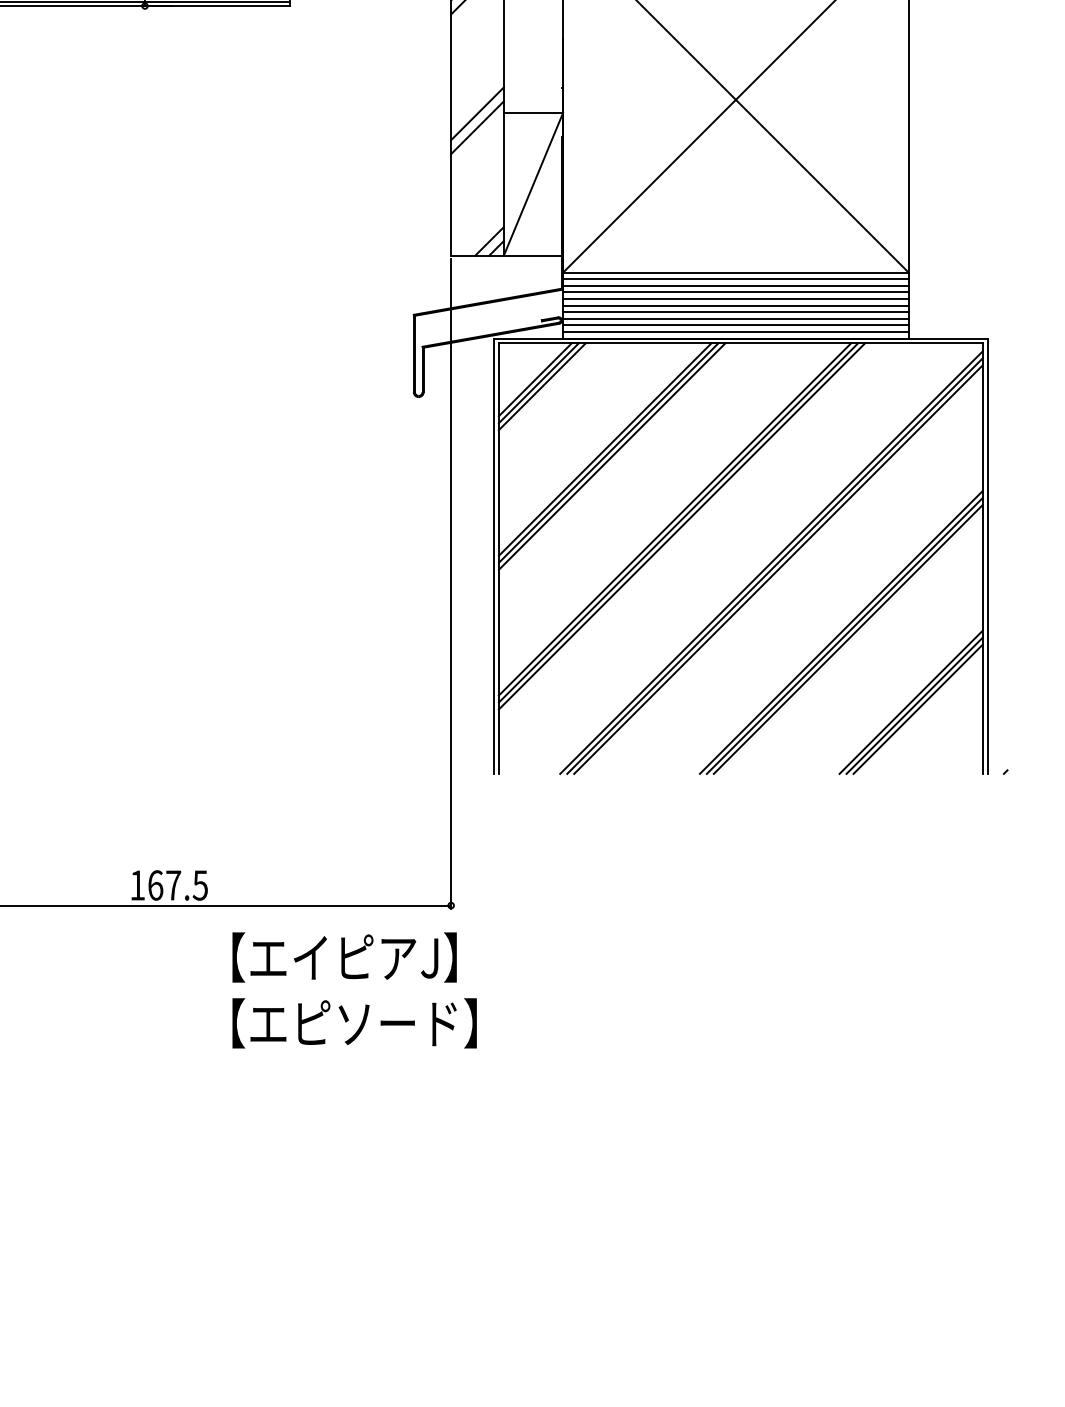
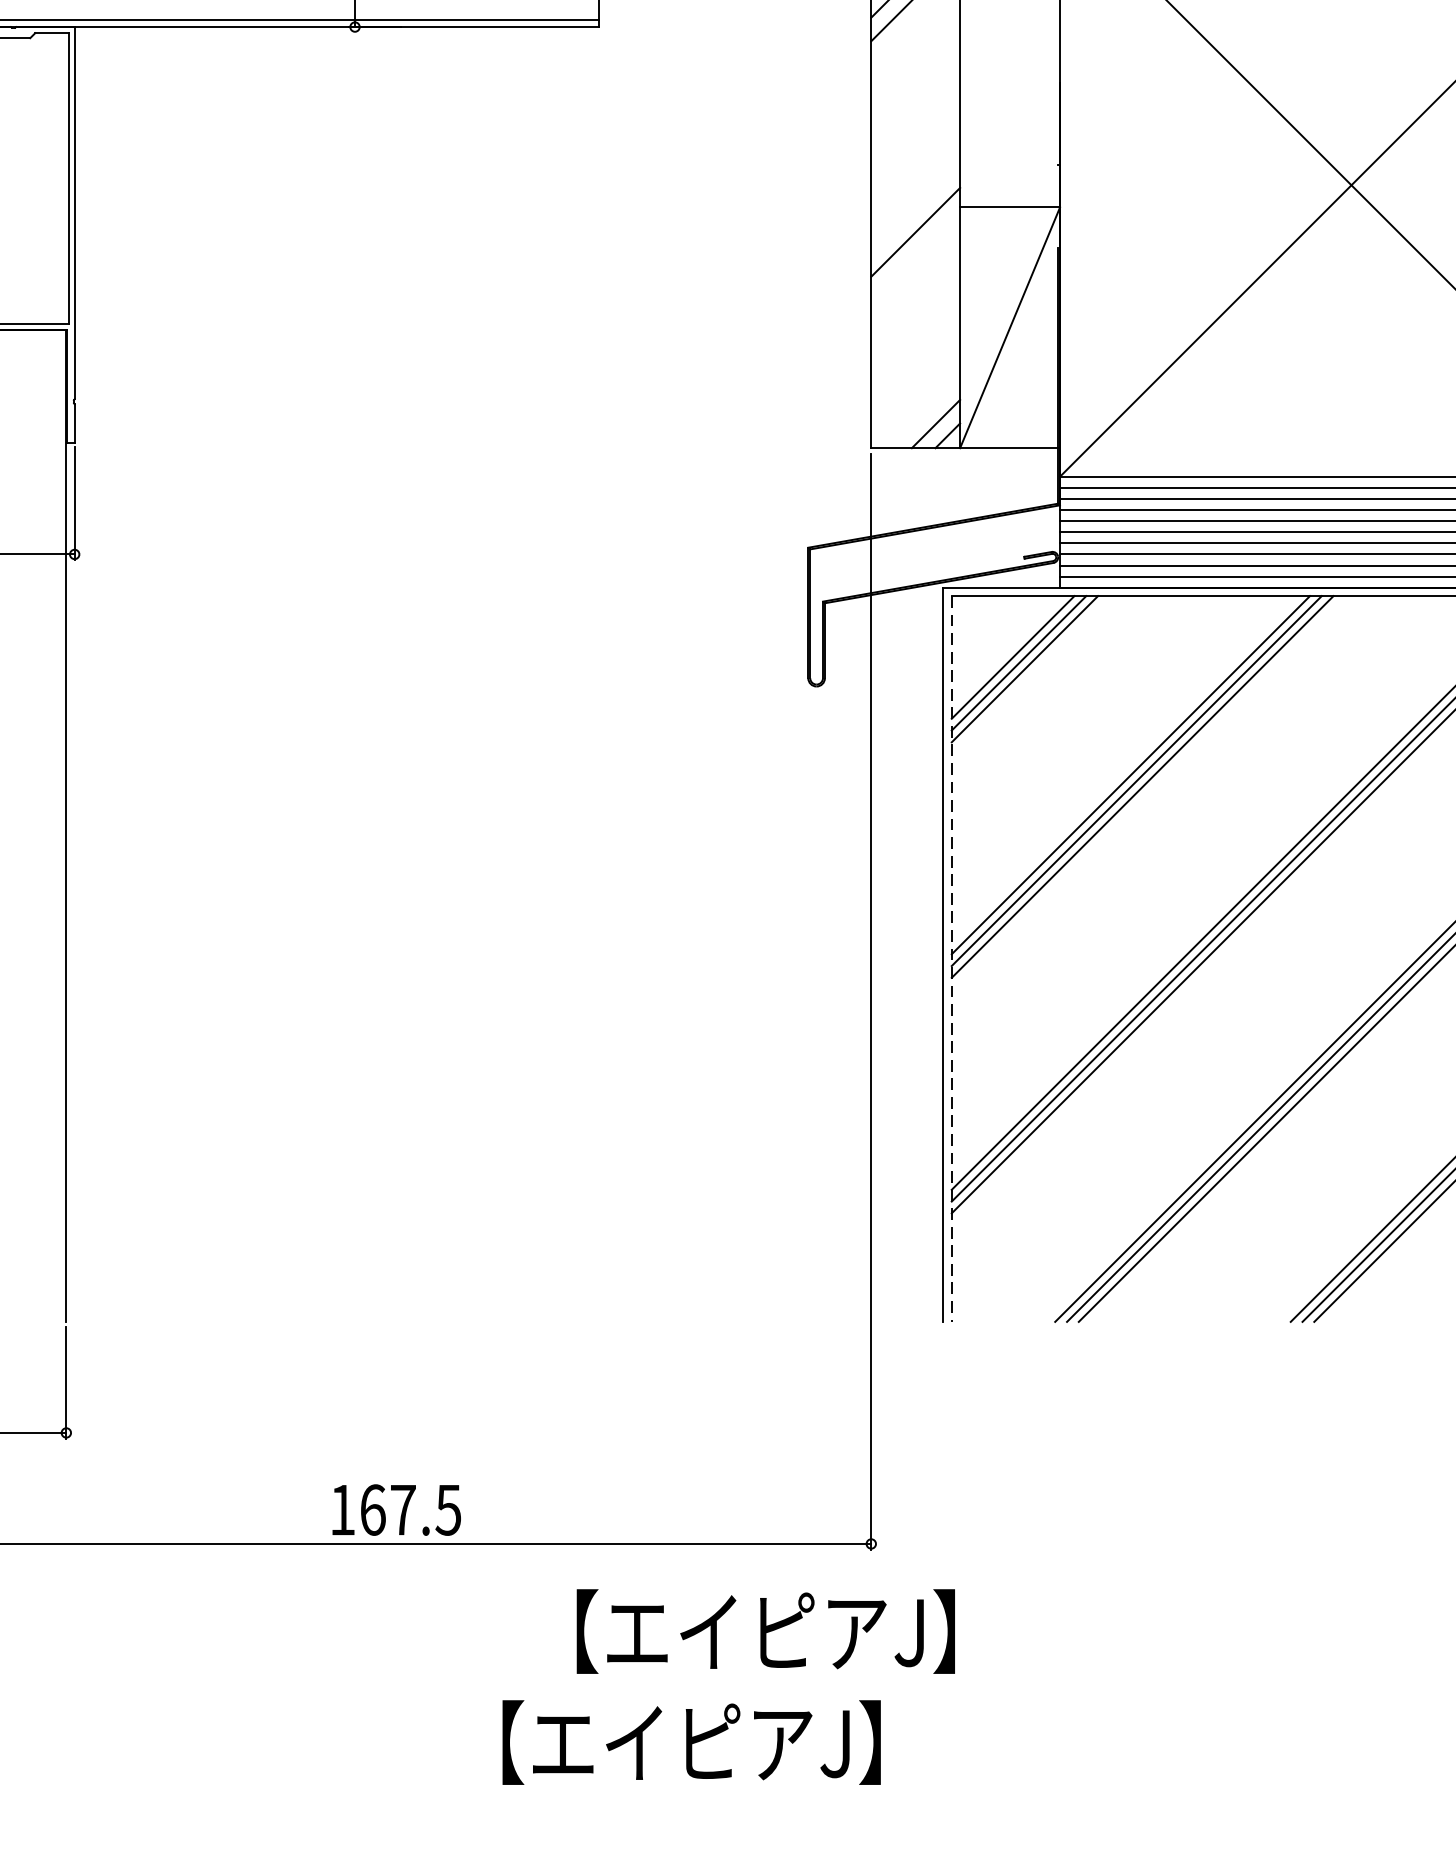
line: (477, 113) -> (915, 208), removed
line: (498, 559) -> (951, 960), solid -> dashed
text: (344, 957) -> (765, 1631), moved
text: (384, 1023) -> (758, 1742), 【エピソード】 -> 【エイピアJ】

